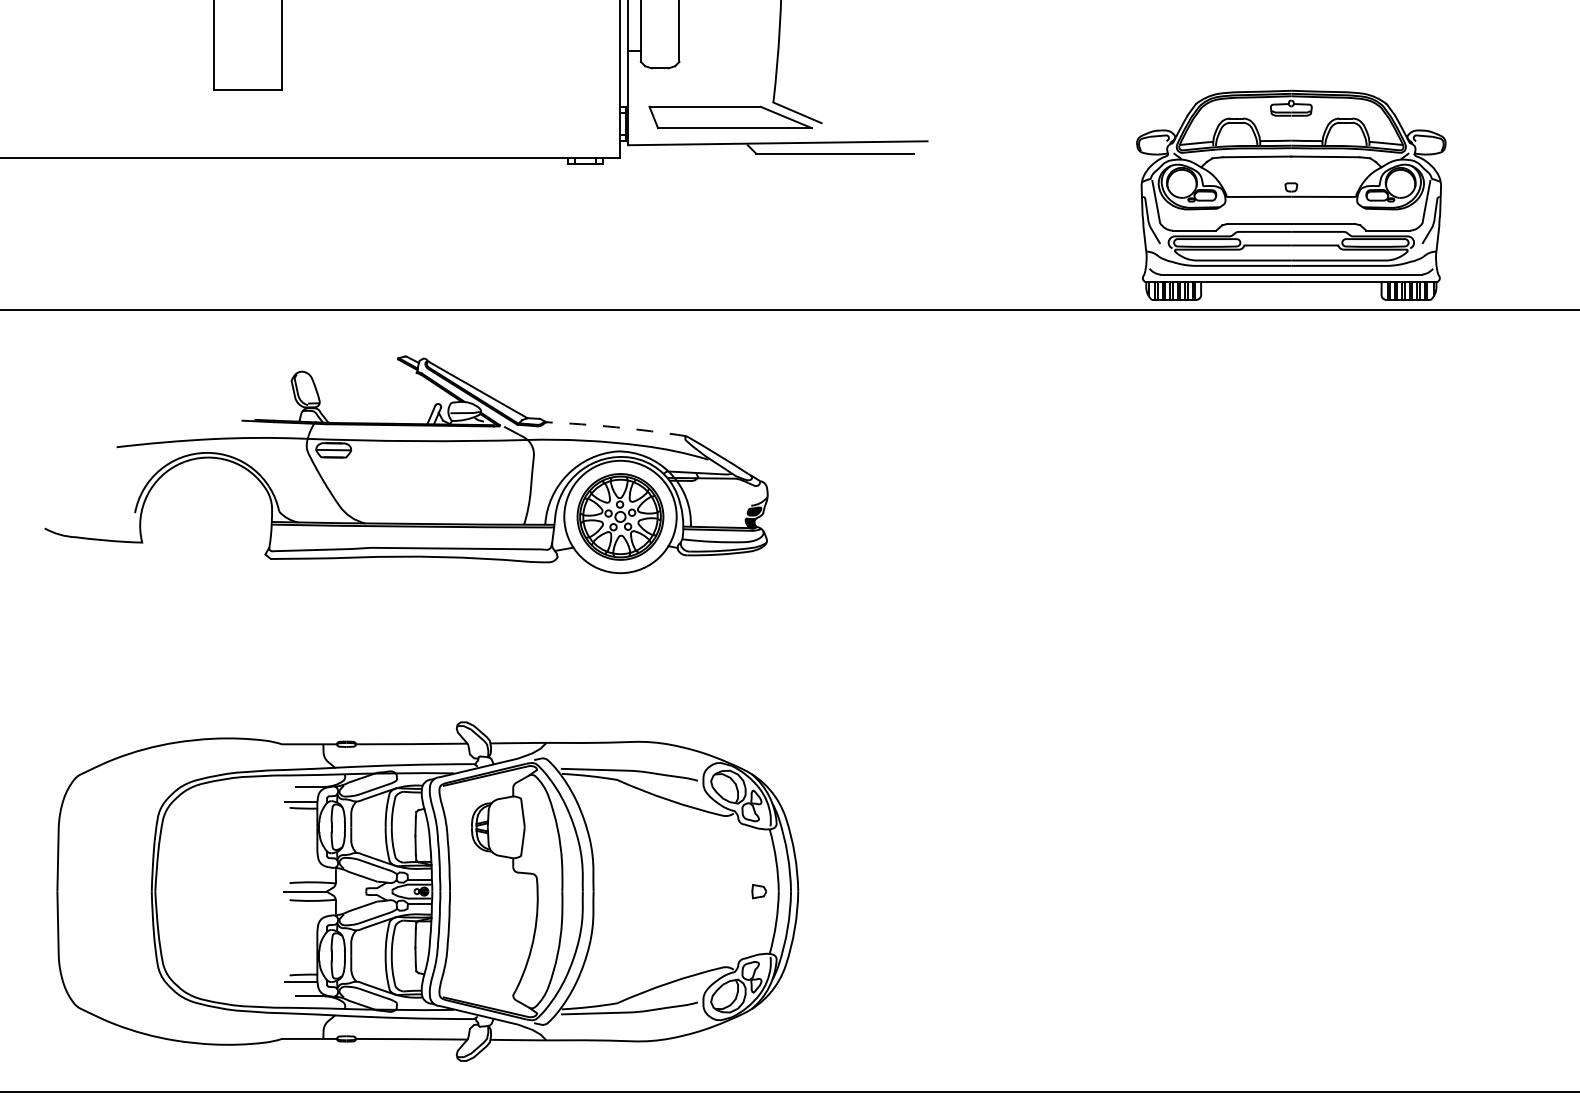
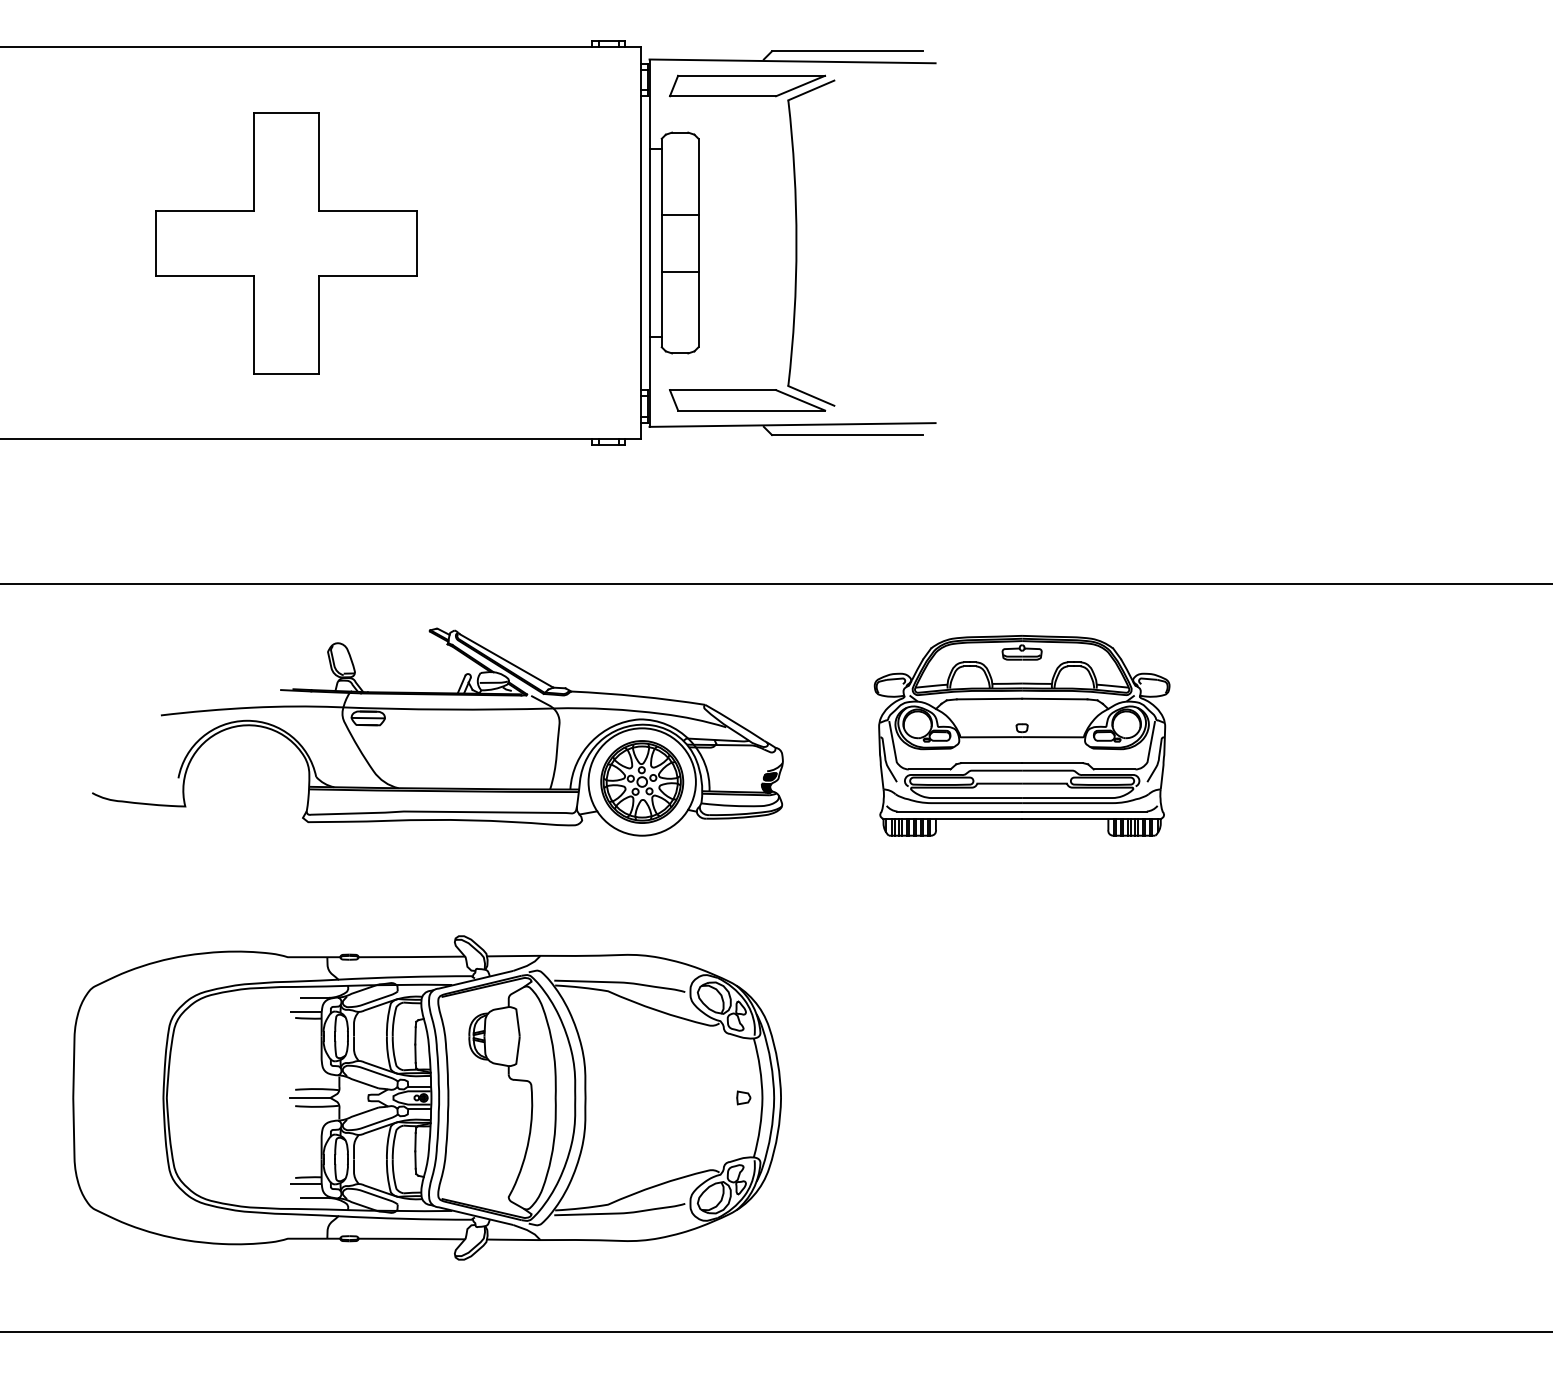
part: (1290, 195) -> (1021, 735), moved
line: (616, 427) -> (638, 696), dashed -> solid
part: (427, 891) -> (426, 1097), moved

